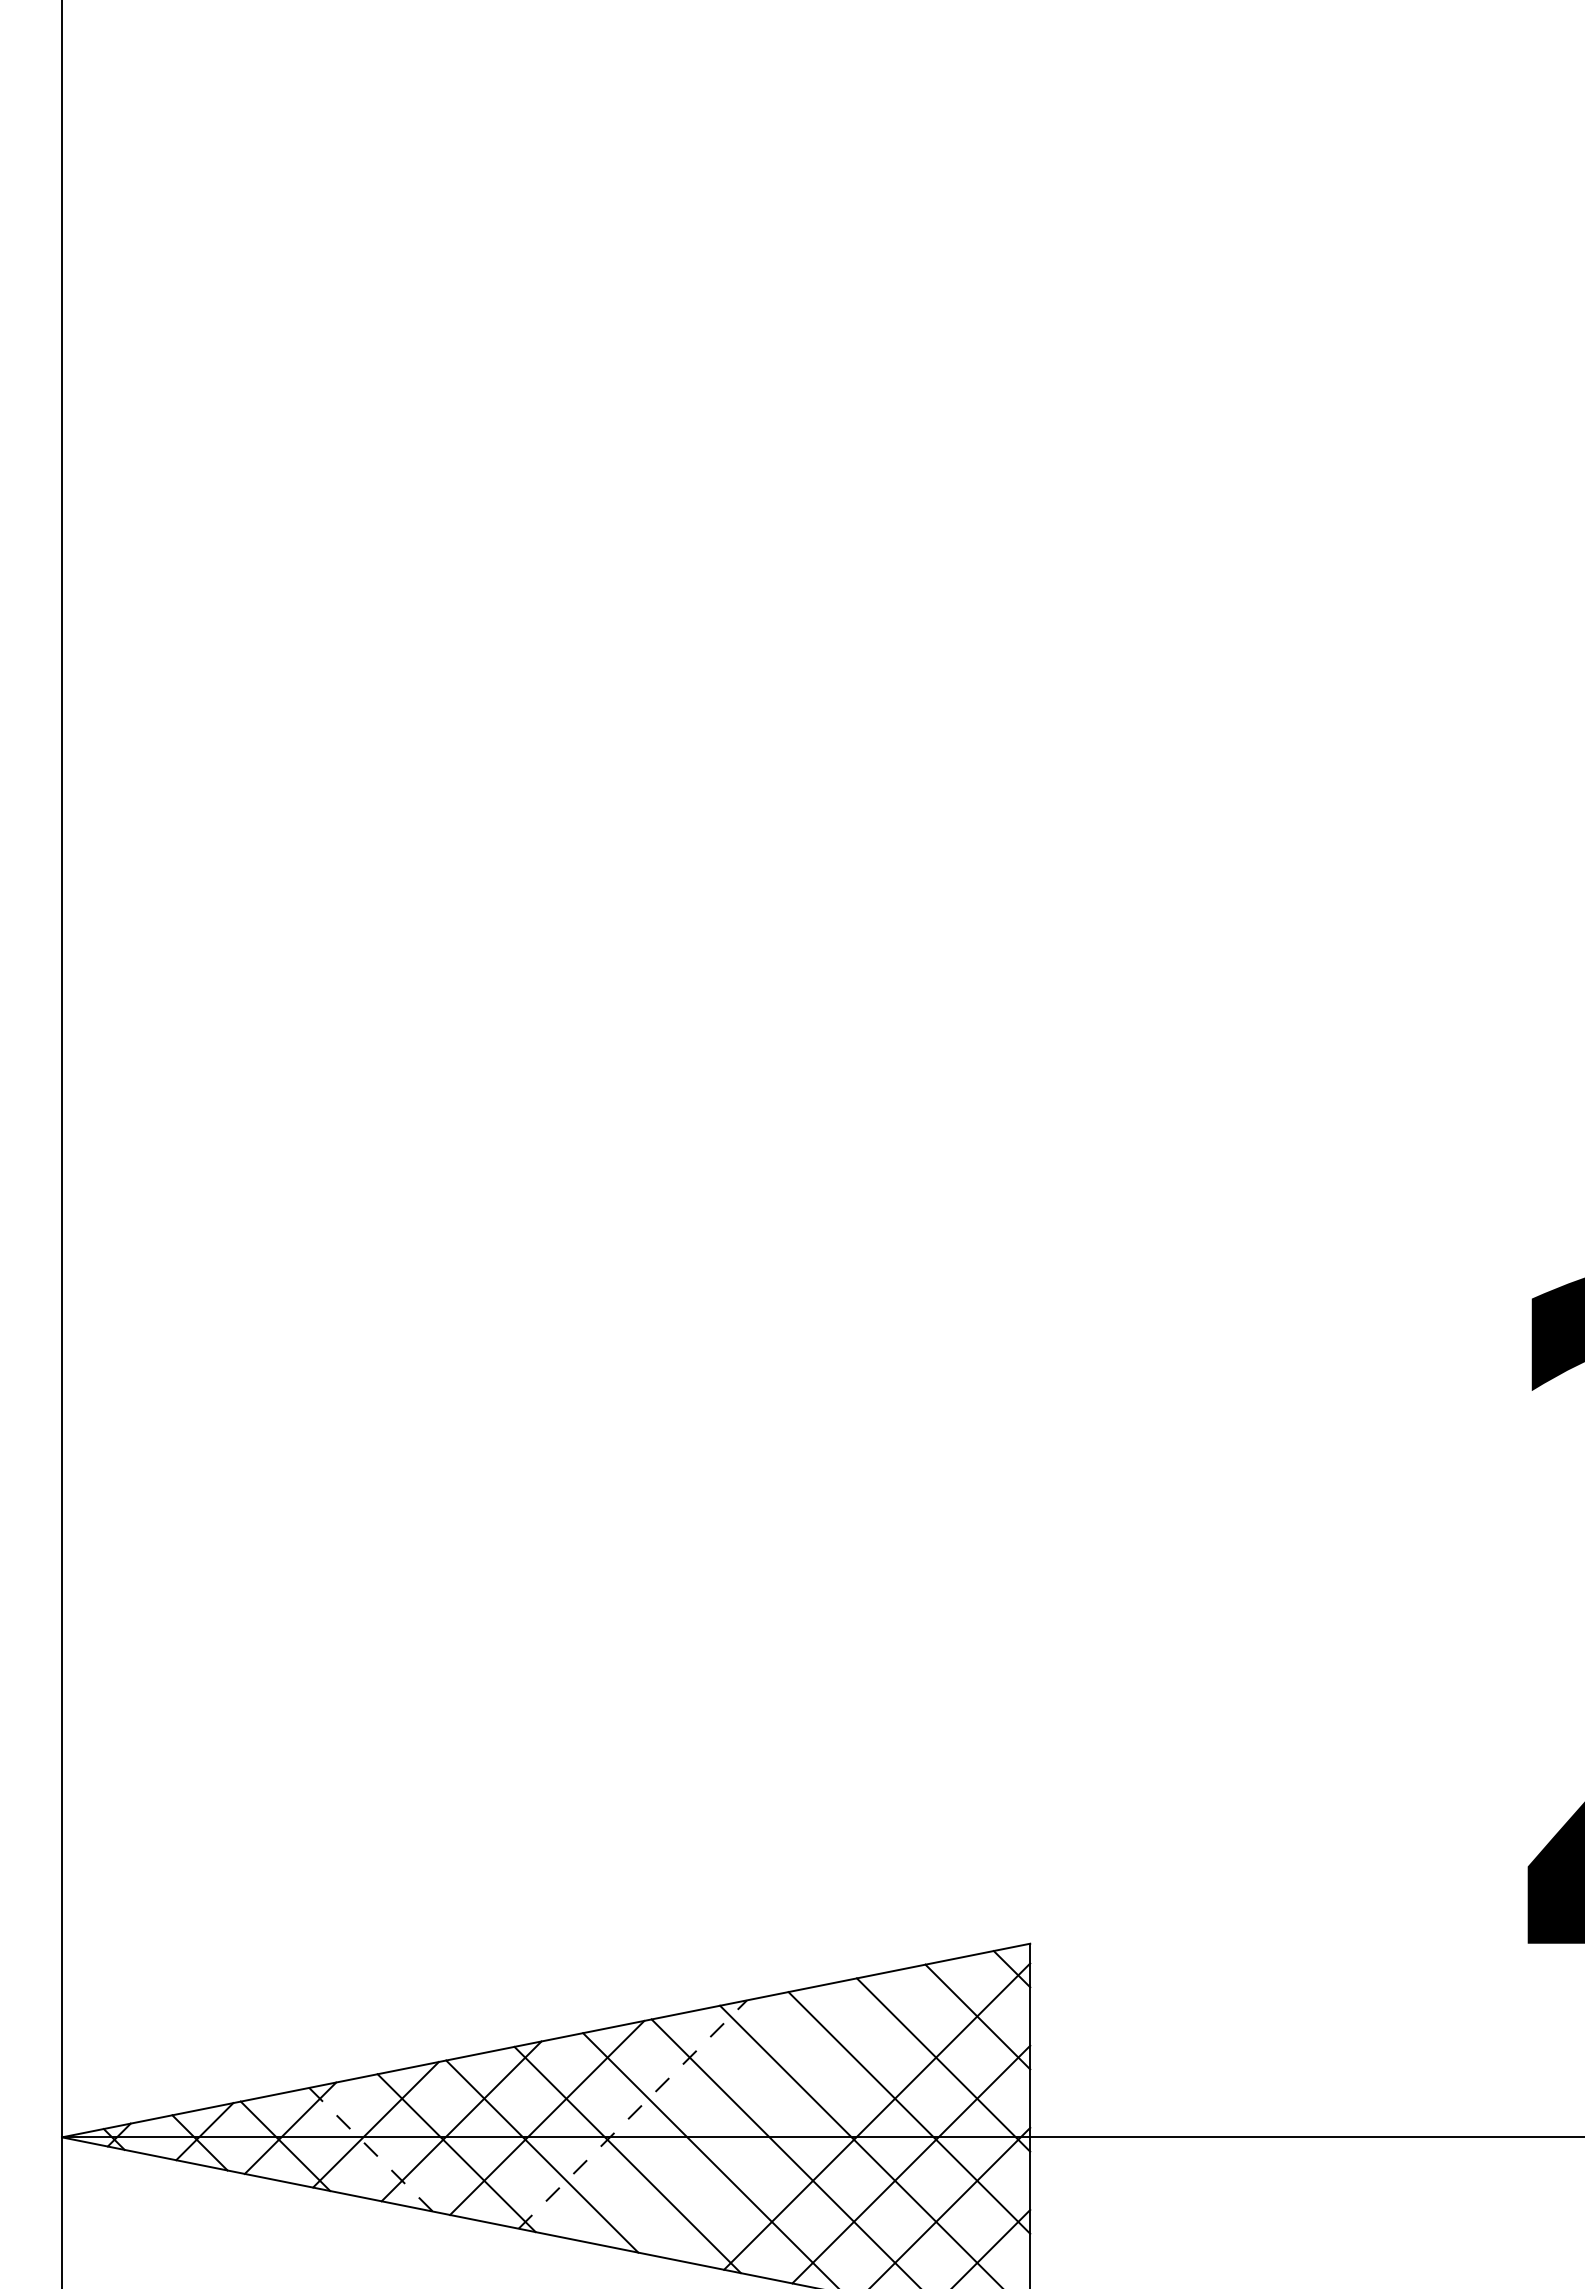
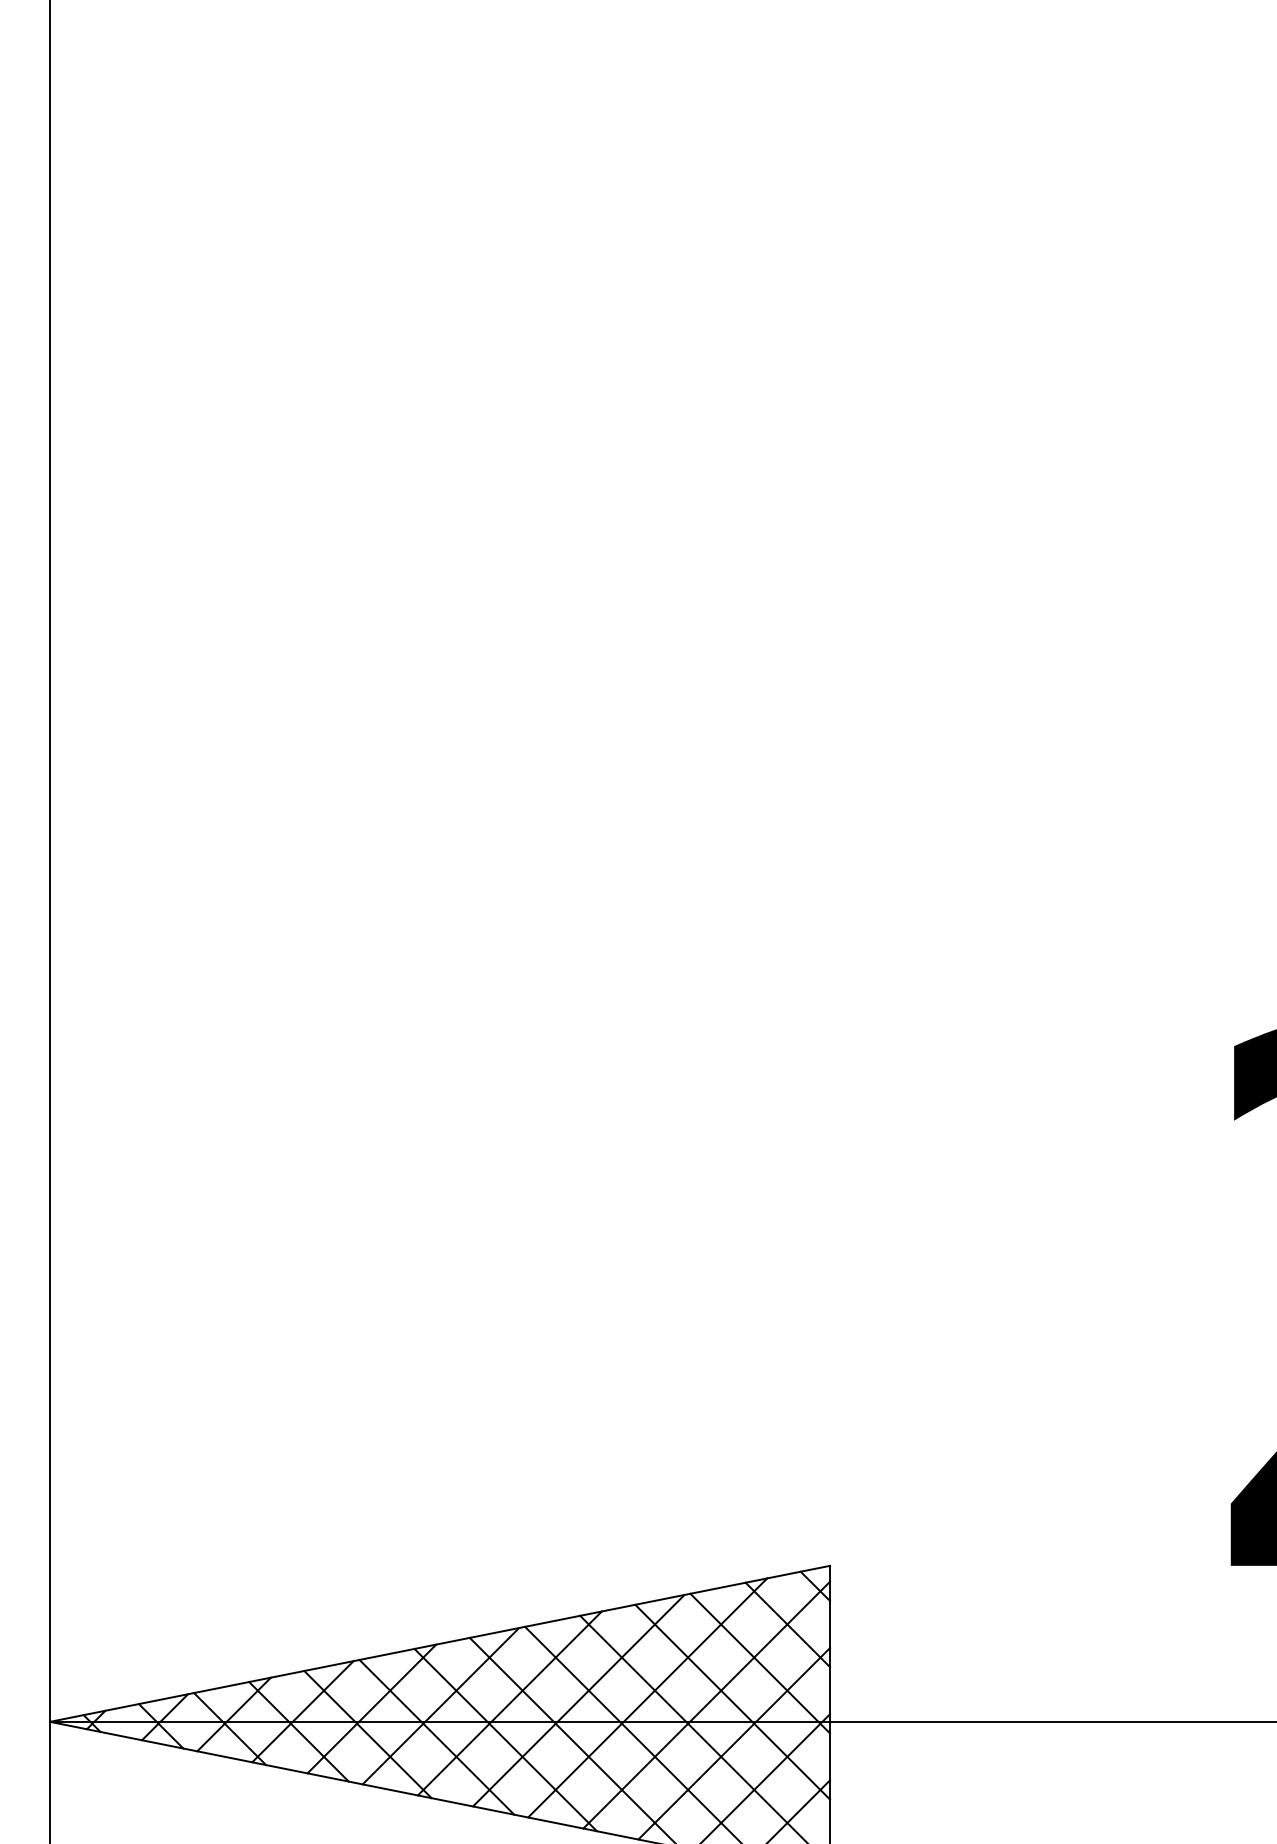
line: (803, 2107) -> (647, 1697), added
line: (718, 2110) -> (578, 1700), added
line: (633, 2114) -> (510, 1703), dashed -> solid
line: (371, 2150) -> (299, 1732), dashed -> solid

